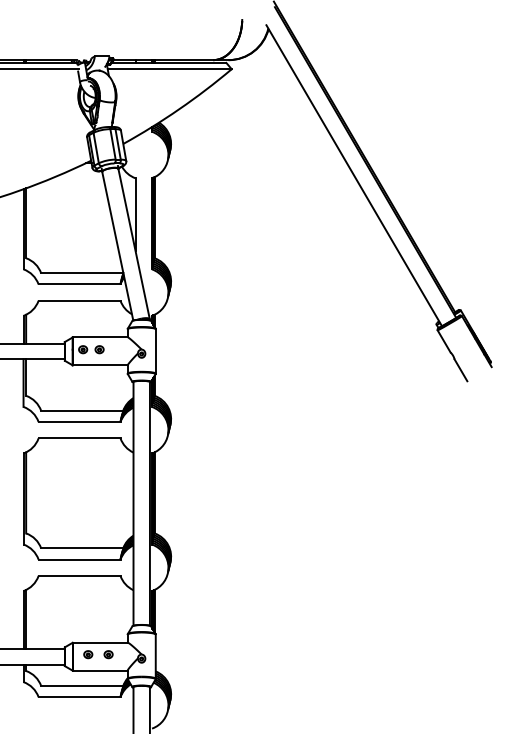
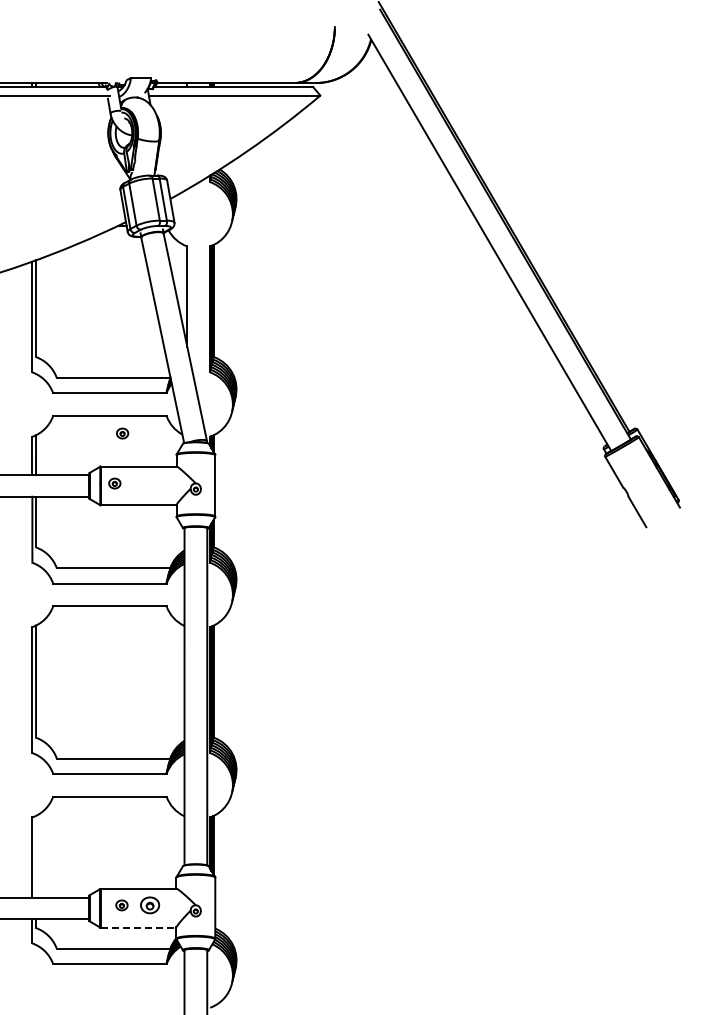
part: (99, 349) -> (122, 433), moved
line: (26, 619) -> (36, 856), removed
part: (108, 654) -> (149, 905), size x1.6
line: (100, 670) -> (138, 927), solid -> dashed

